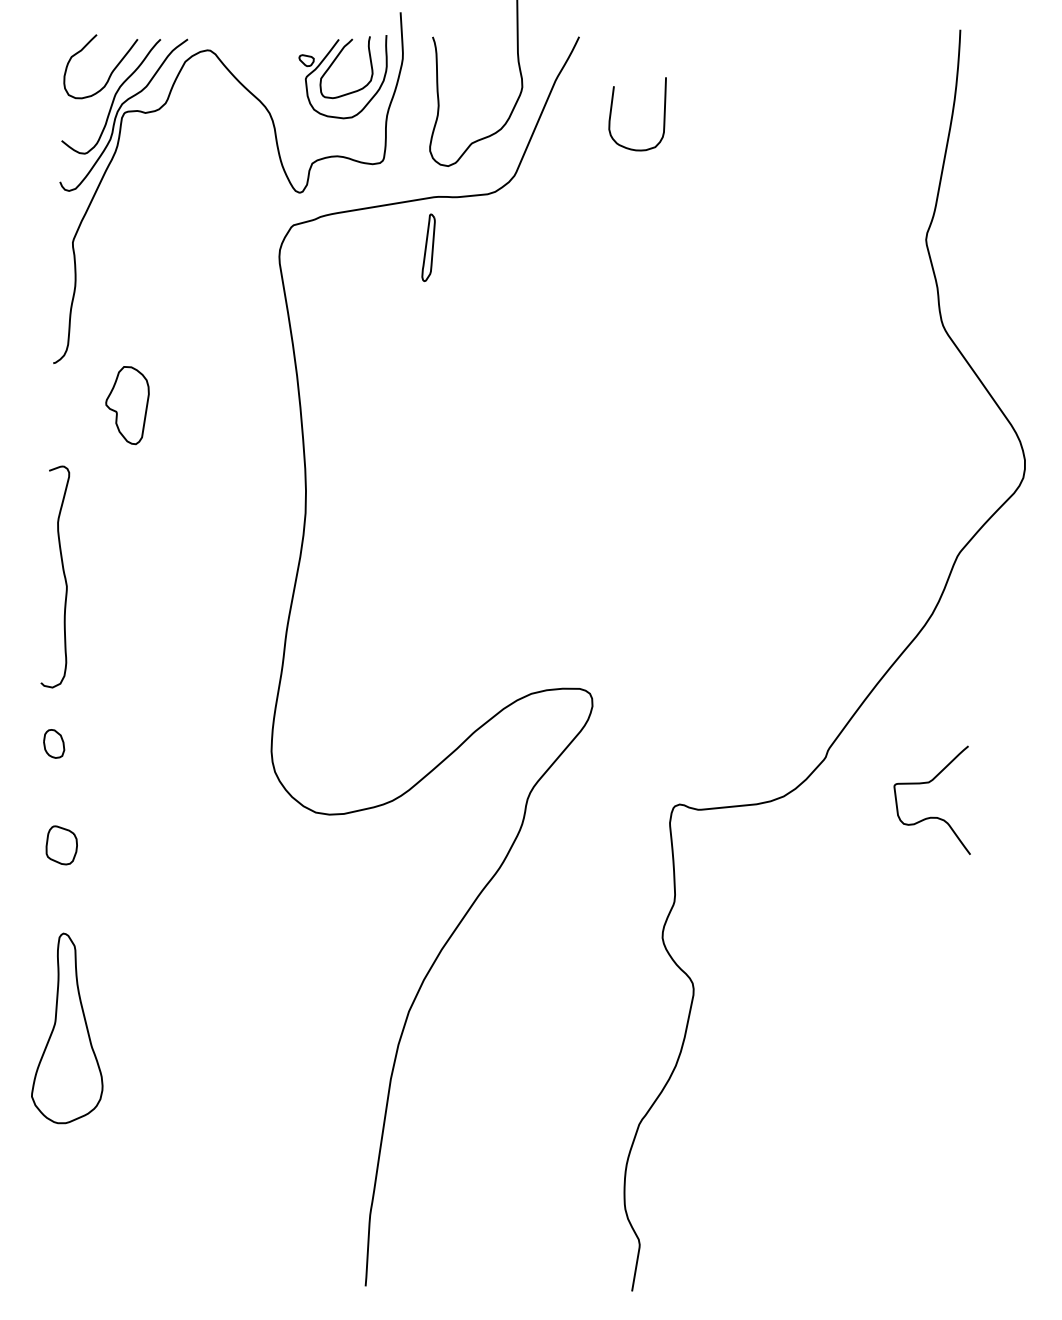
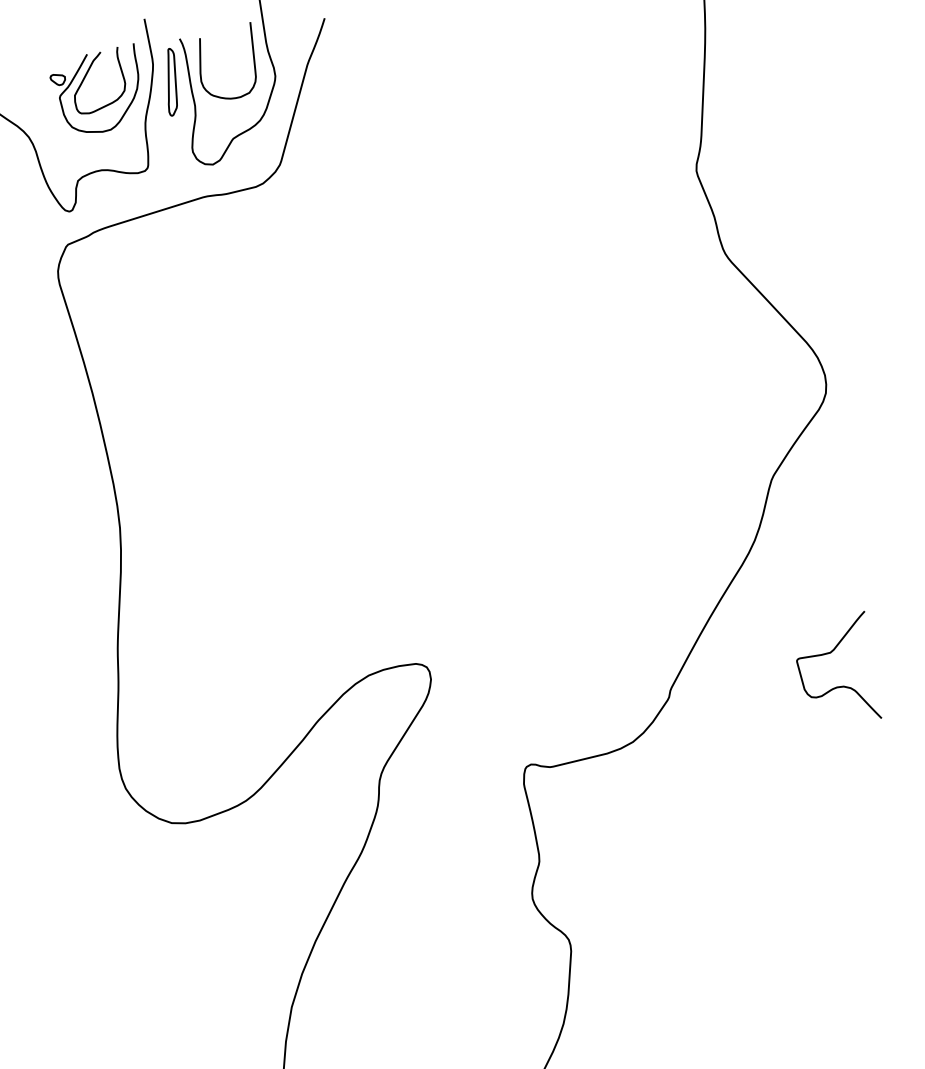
curve: (612, 108) -> (201, 60), moved
part: (428, 247) -> (171, 81), moved
curve: (929, 783) -> (831, 653), moved

